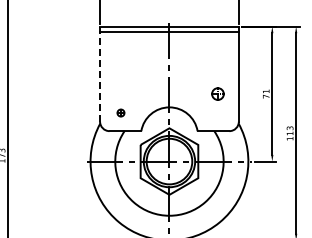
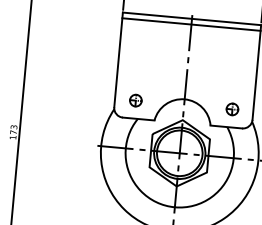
line: (100, 74) -> (118, 60), dashed -> solid
part: (217, 93) -> (232, 108), moved
part: (120, 112) -> (135, 100), size x1.67

